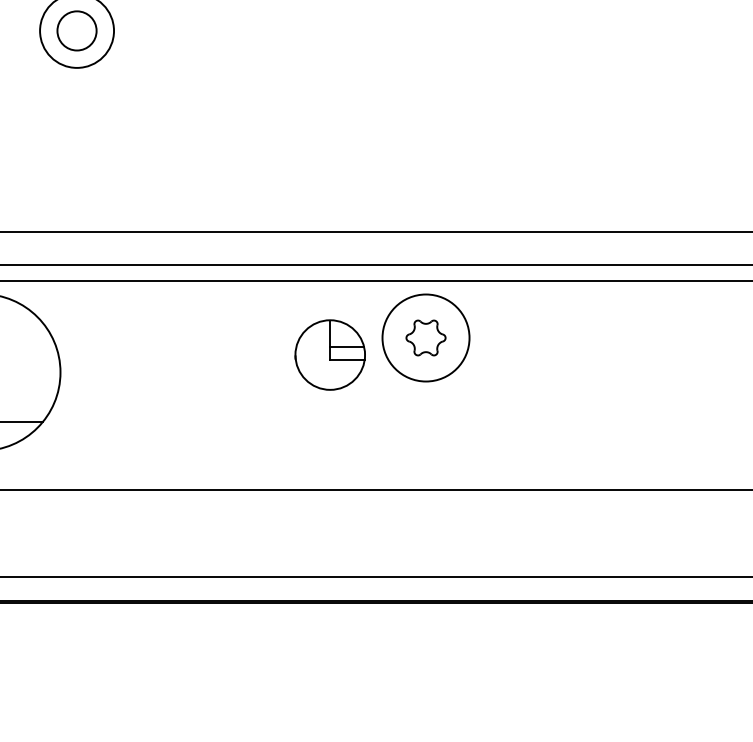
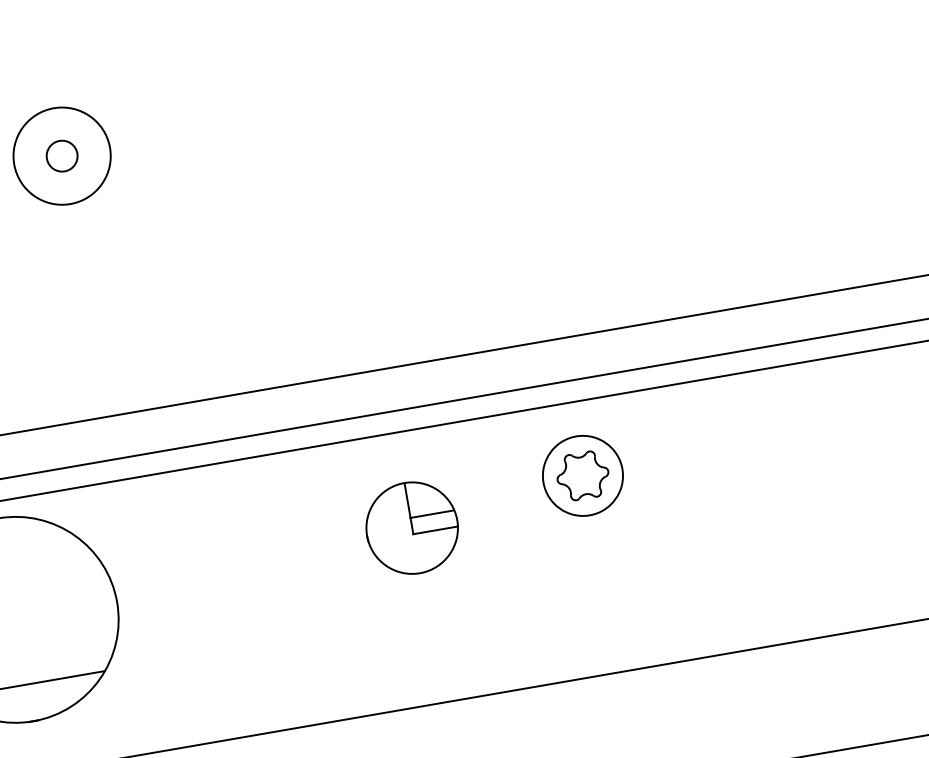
circle: (76, 30) -> (61, 155), size x0.6
circle: (425, 337) -> (582, 475), size x0.7
part: (329, 354) -> (411, 527), moved

